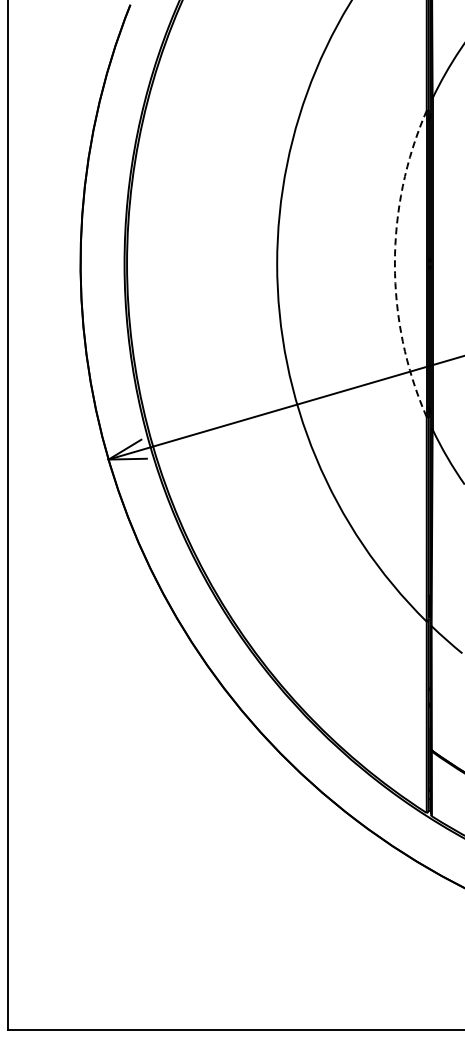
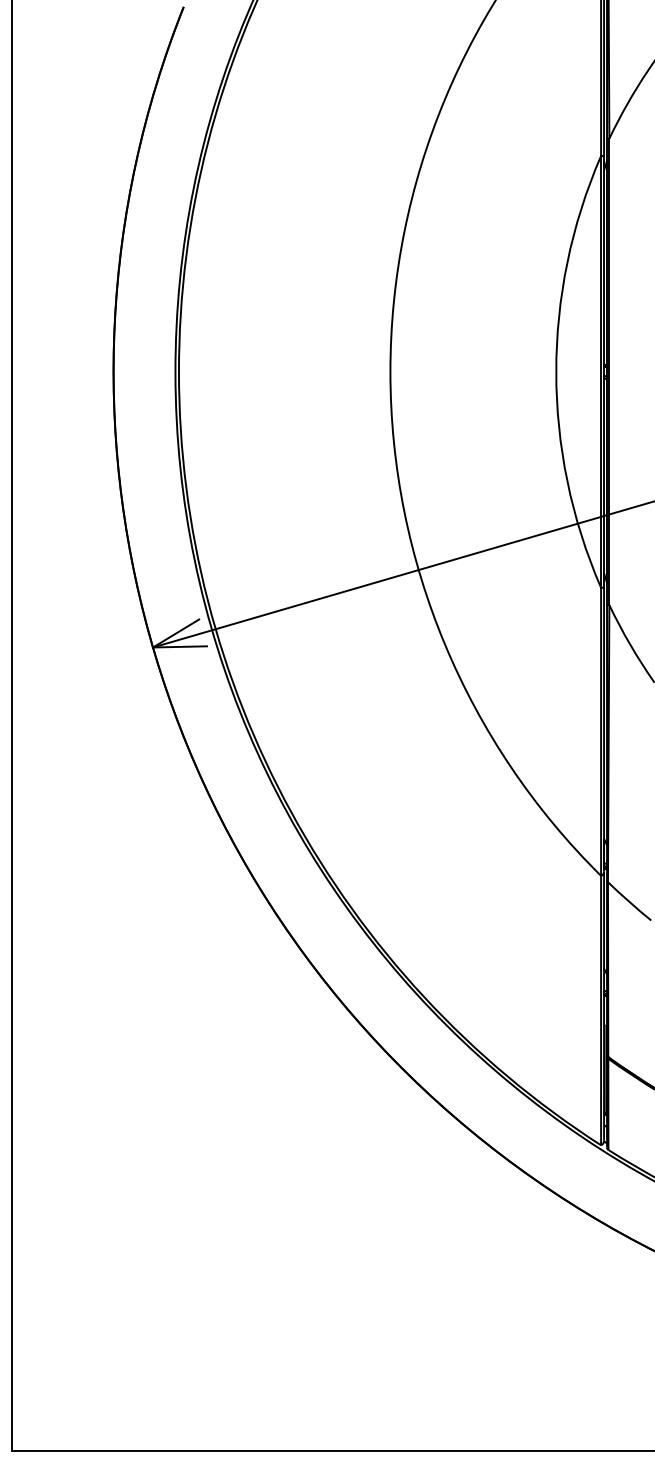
arc: (394, 263) -> (555, 371), dashed -> solid

